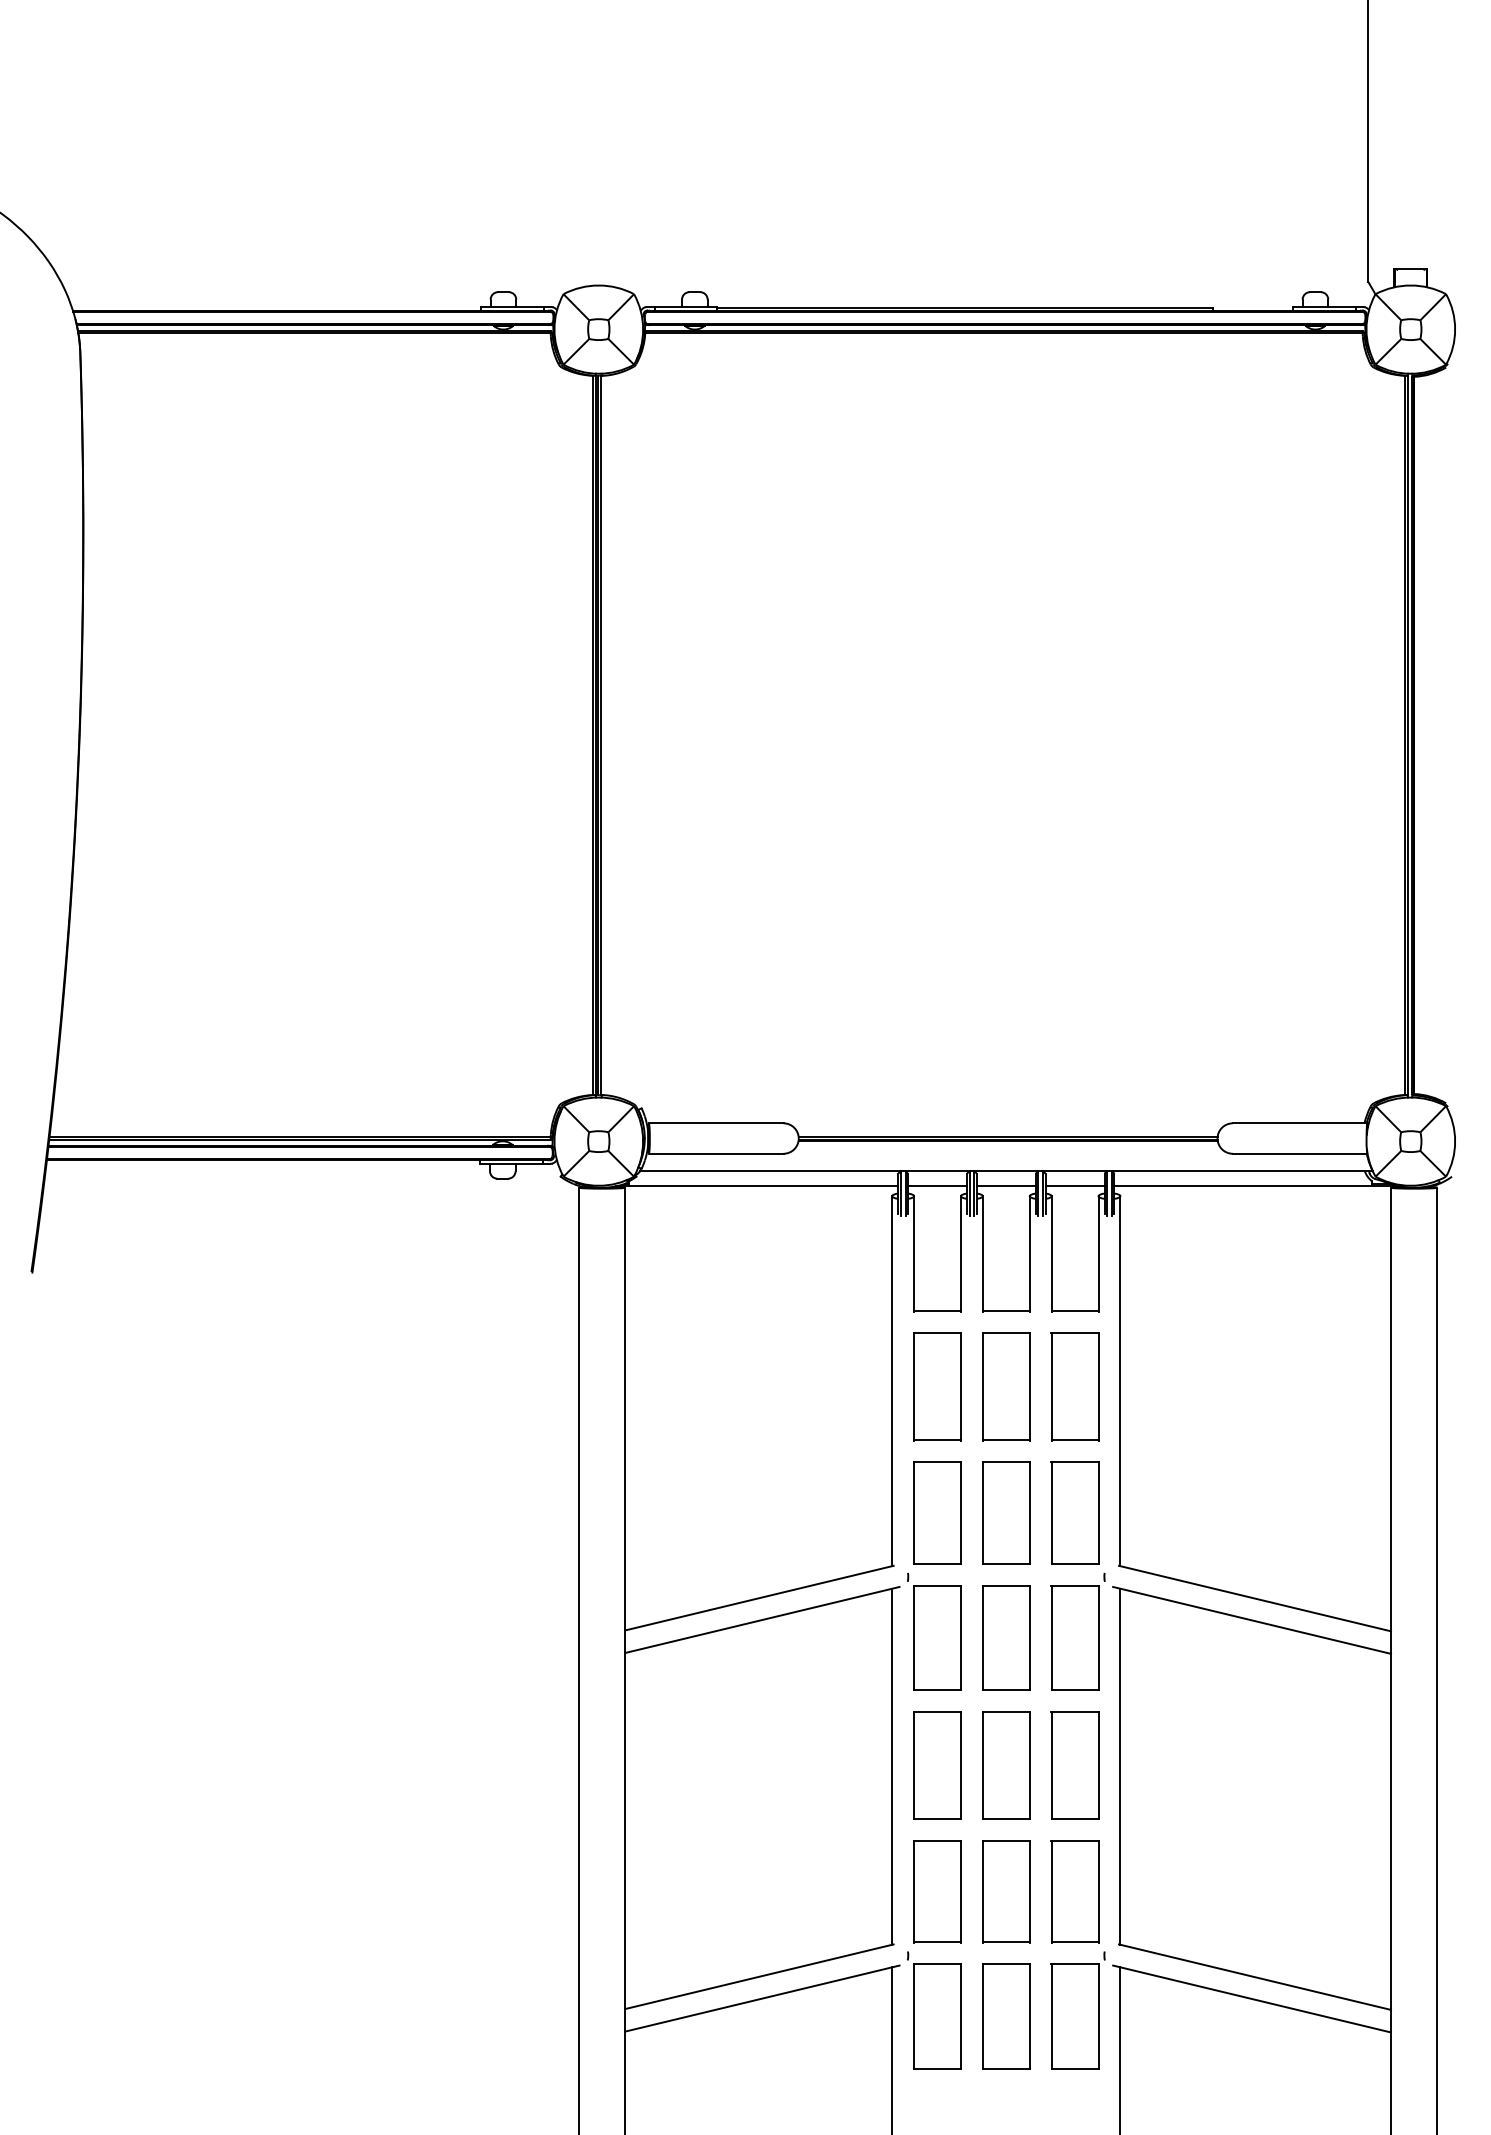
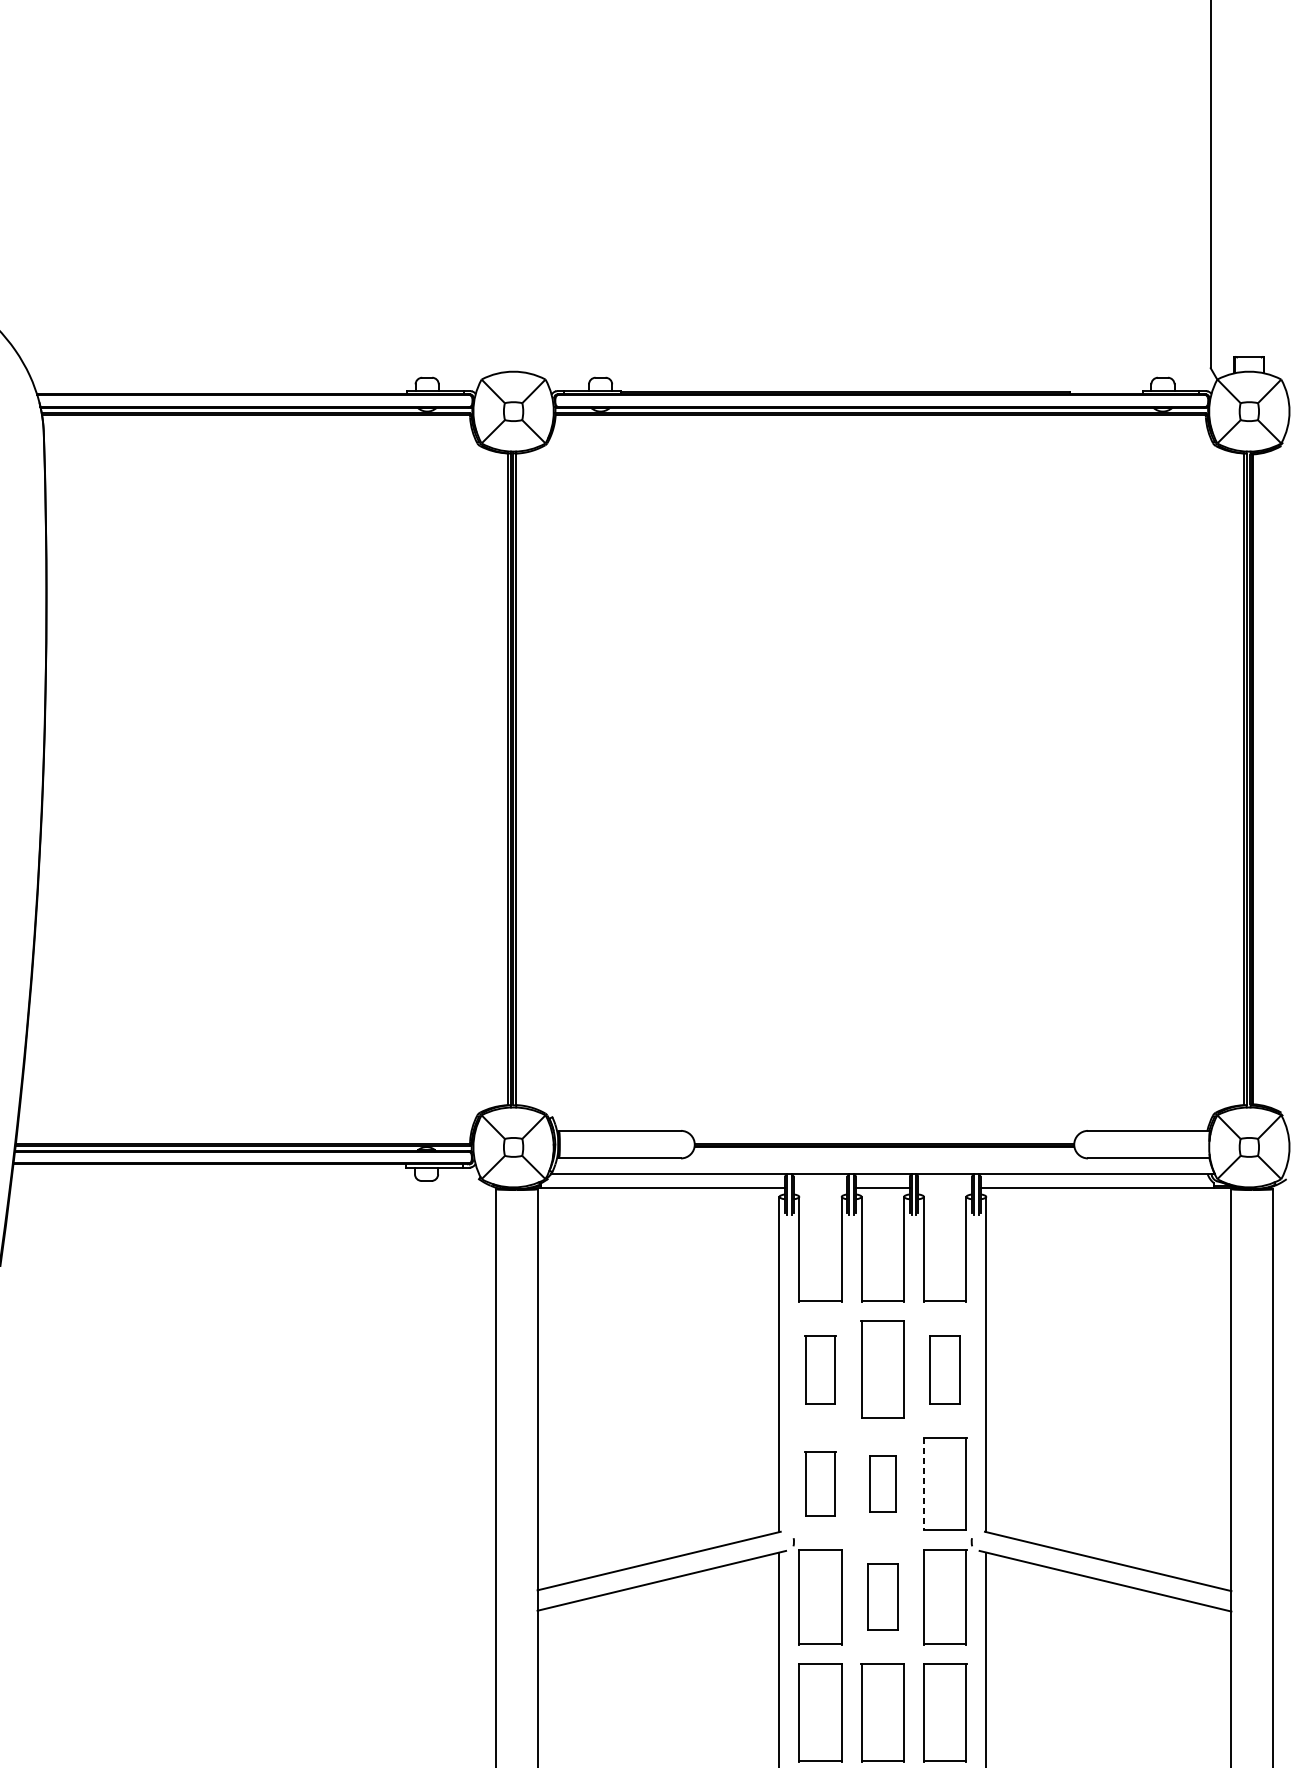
line: (937, 1186) -> (820, 1188), removed
line: (1074, 1186) -> (944, 1188), removed
part: (937, 1386) -> (820, 1369), size x0.7
part: (1074, 1386) -> (944, 1369), size x0.7
part: (937, 1512) -> (820, 1483), size x0.7
part: (1006, 1512) -> (883, 1483), size x0.6
line: (1051, 1513) -> (923, 1484), solid -> dashed
part: (1006, 1637) -> (883, 1596), size x0.7

